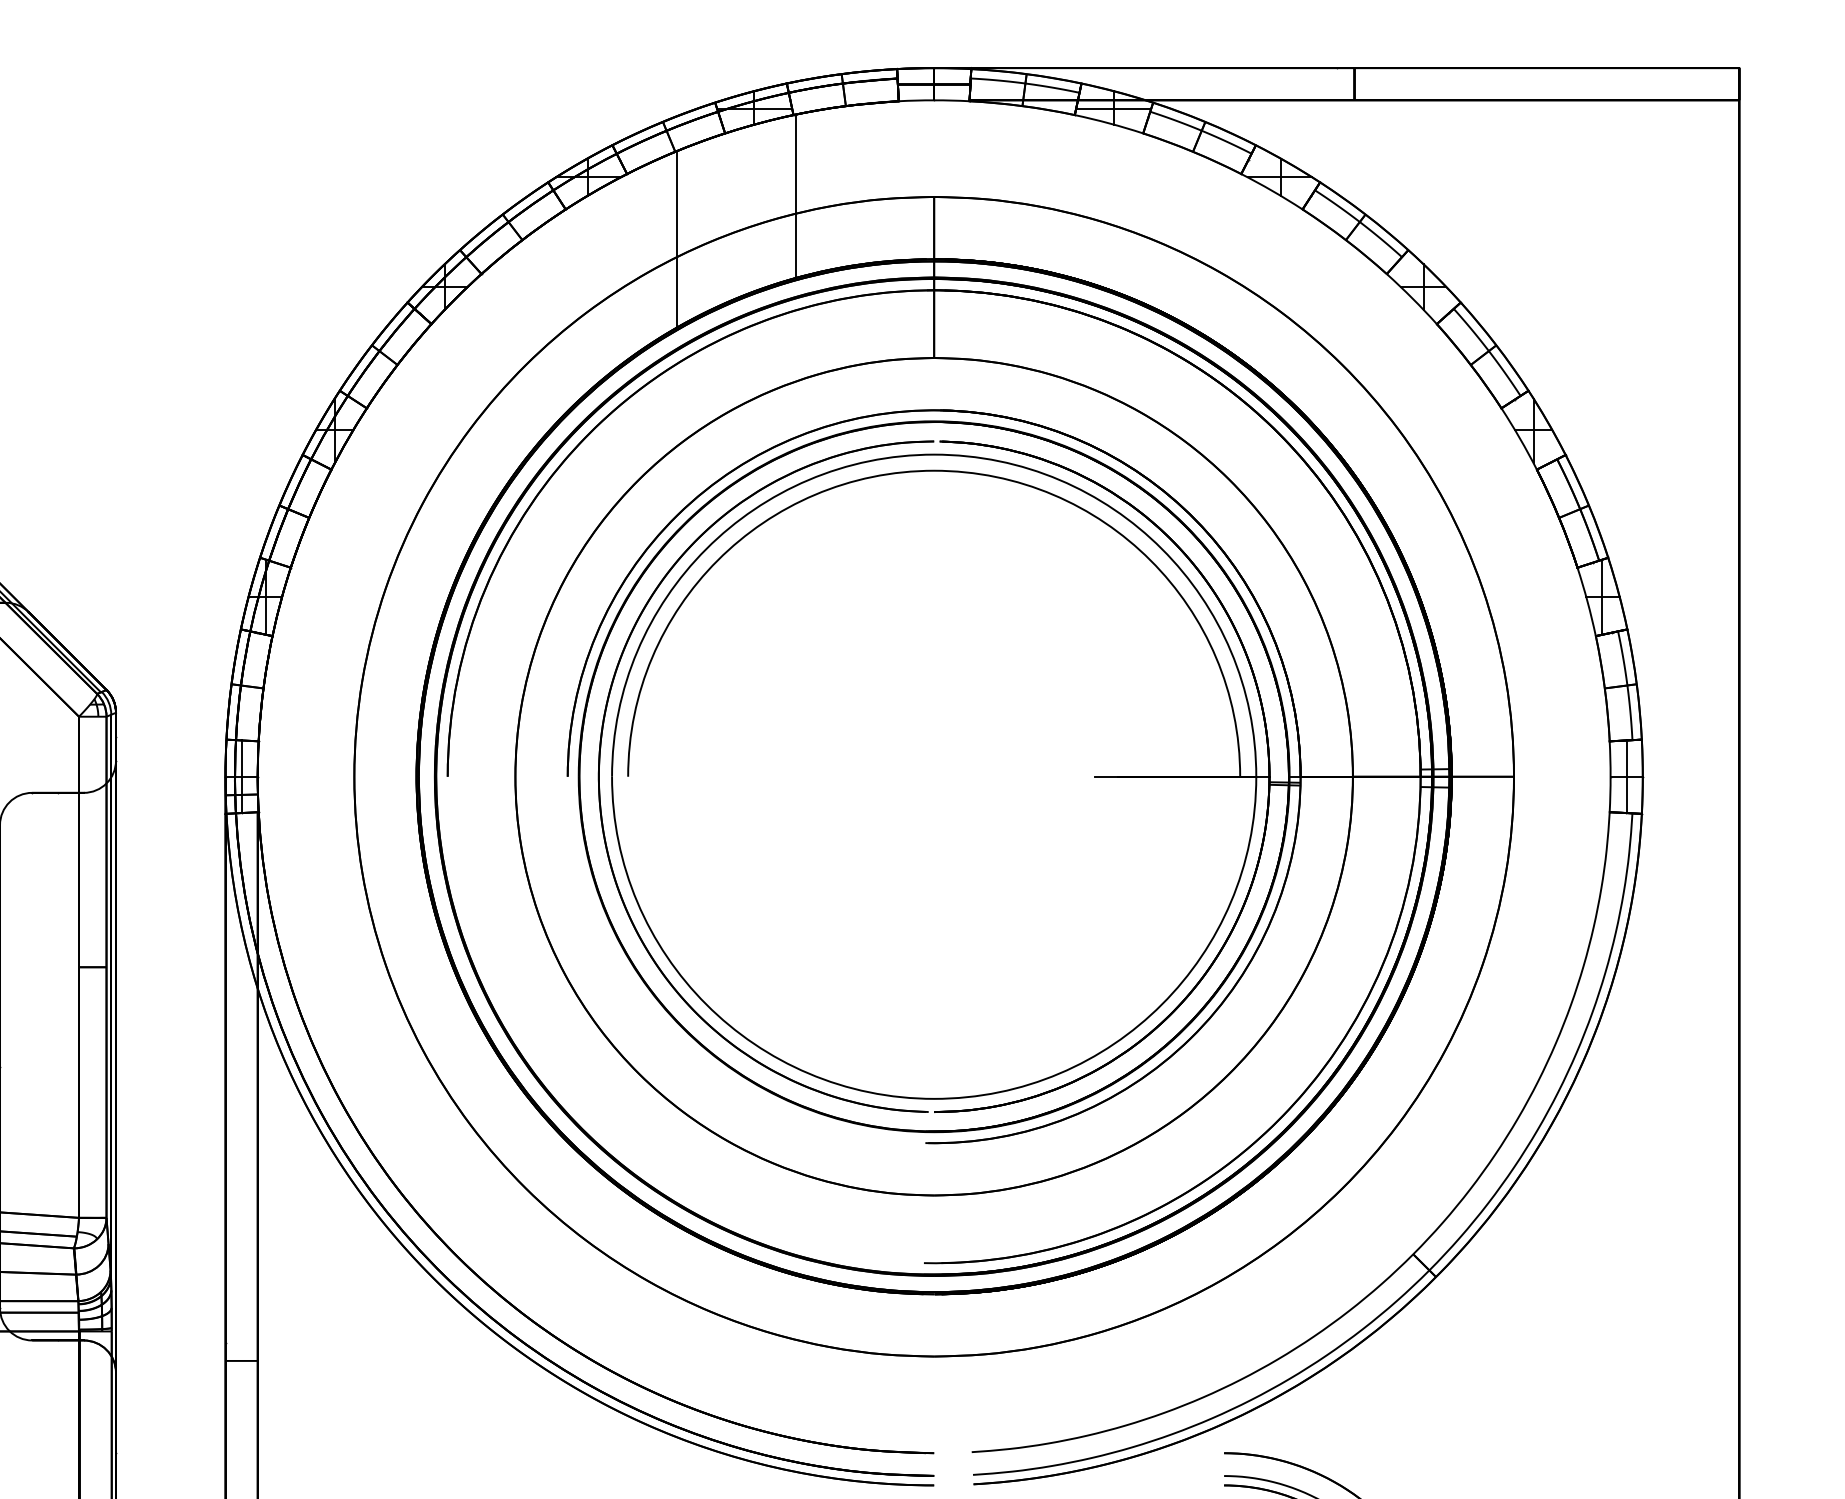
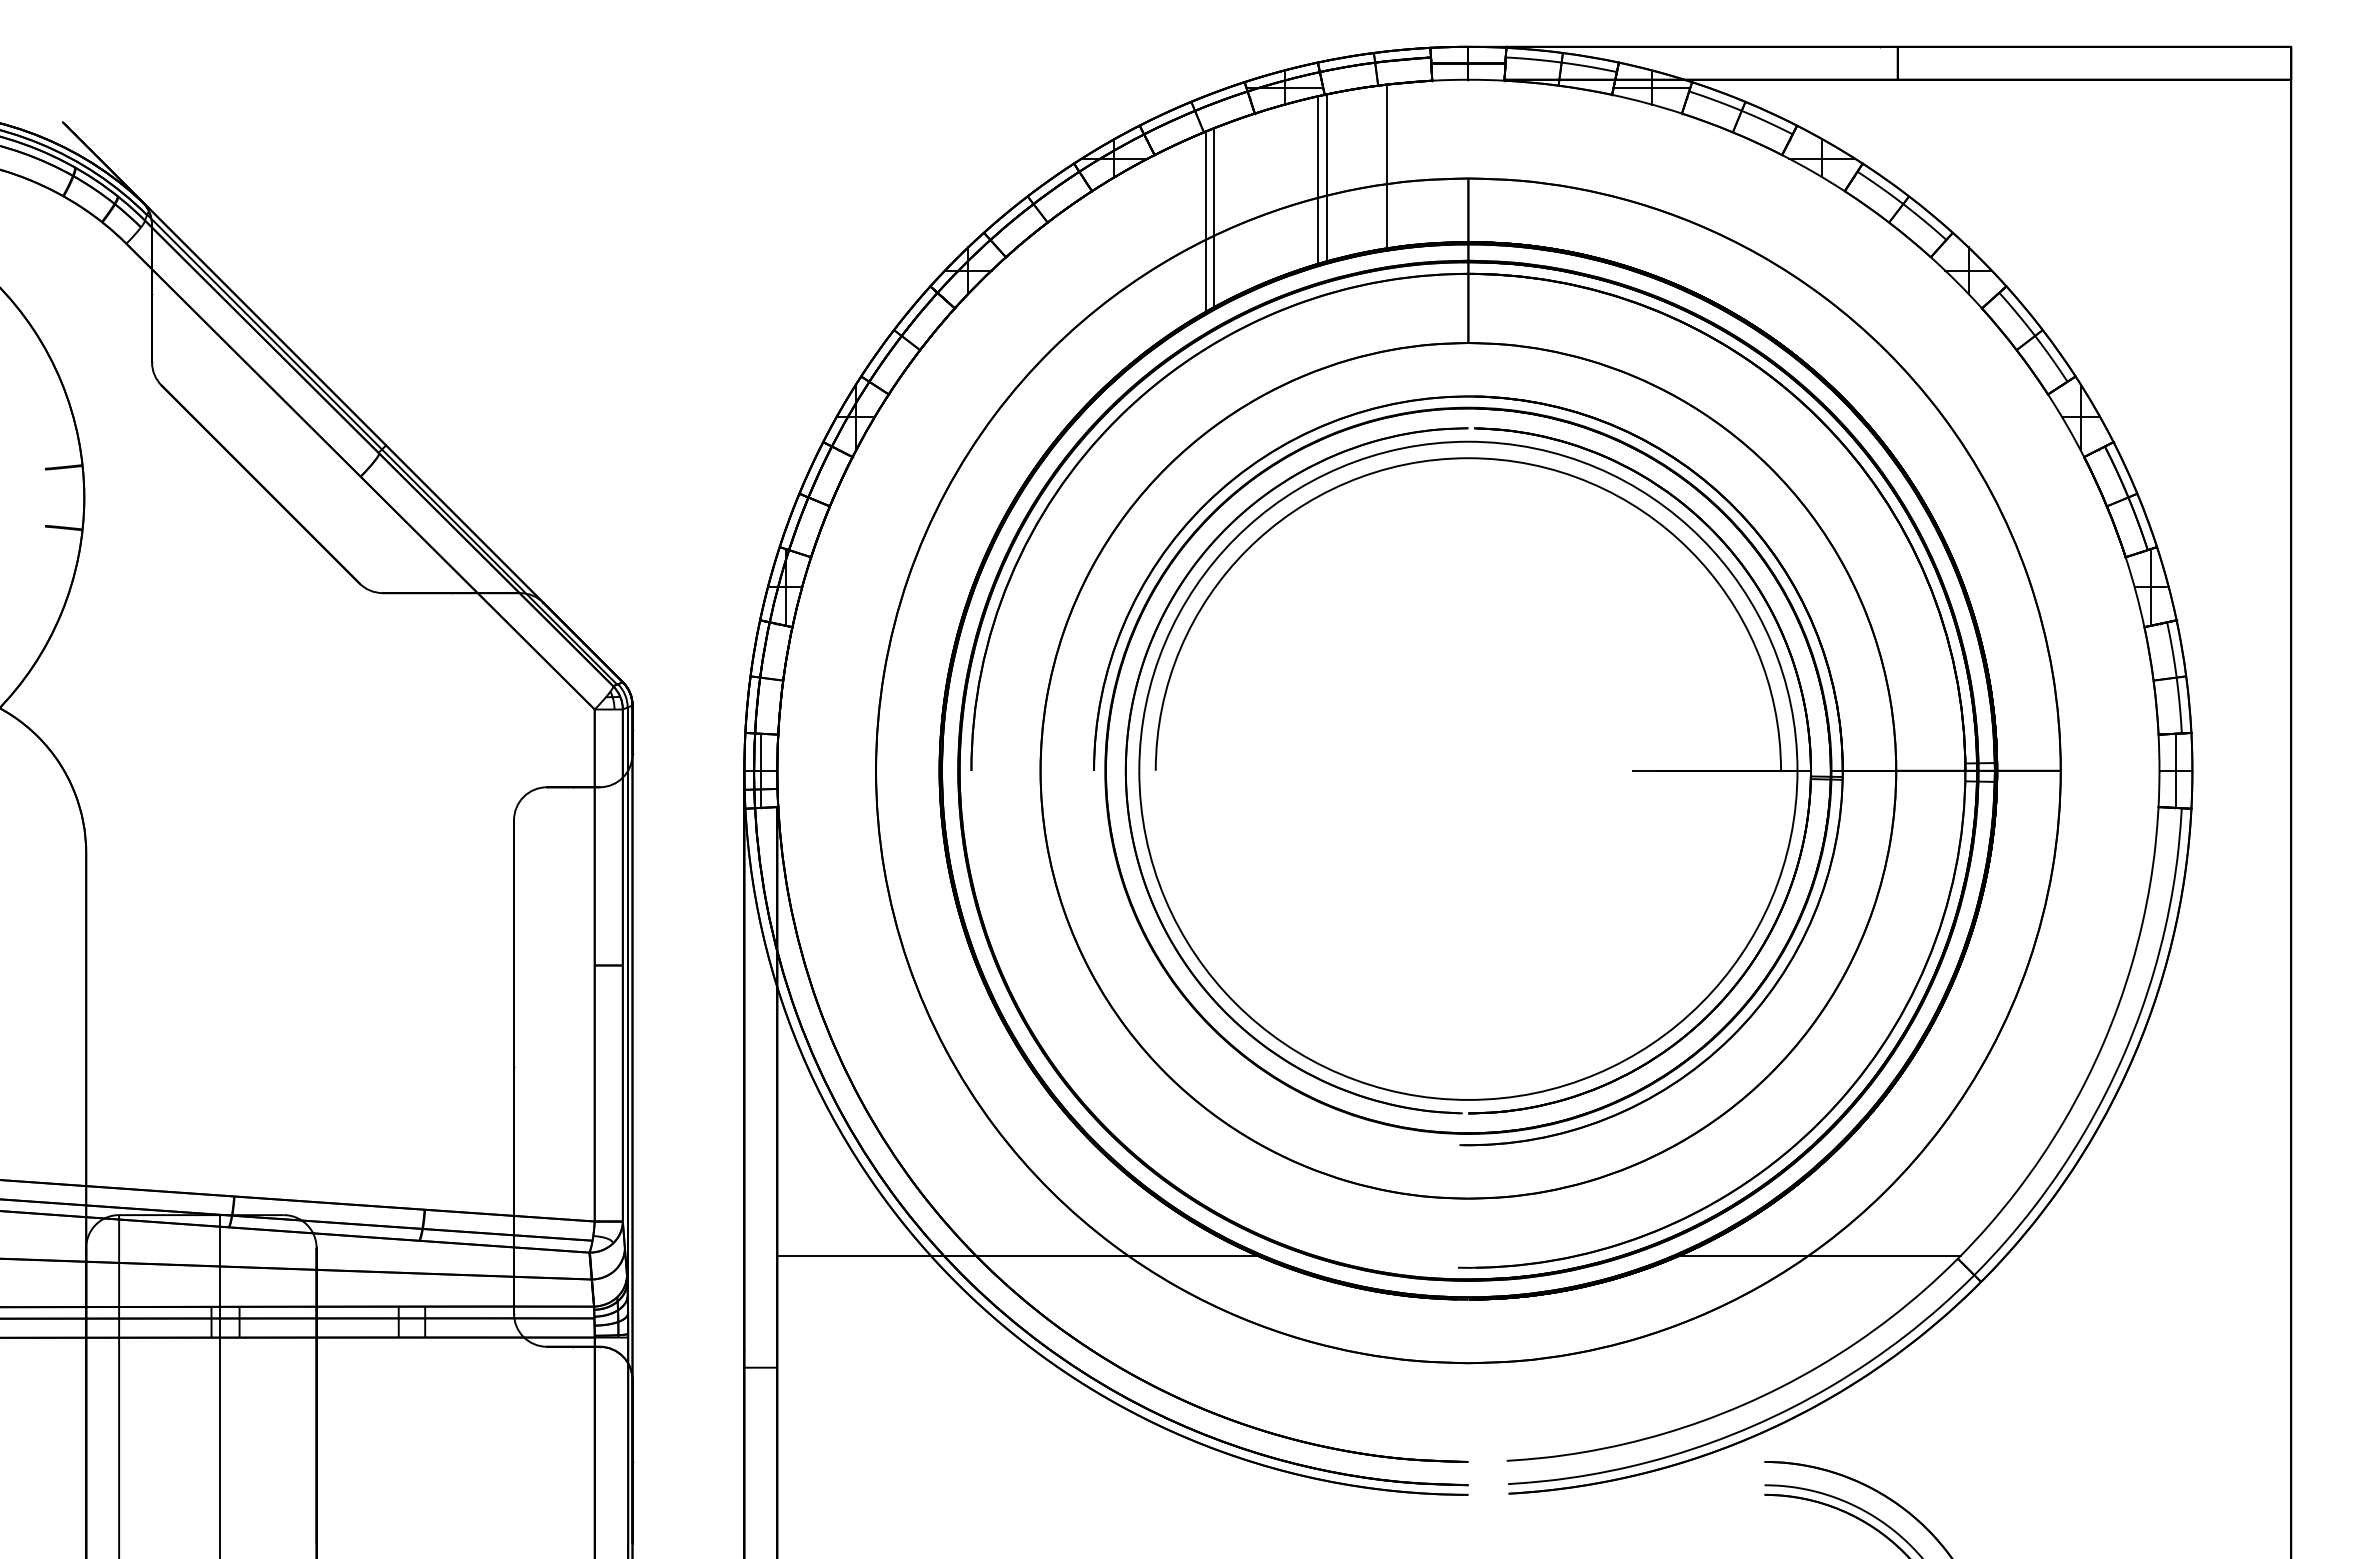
line: (854, 186) -> (1386, 167), added
line: (786, 198) -> (1317, 180), added
line: (684, 235) -> (1213, 217), added
line: (495, 1251) -> (1020, 1255), added
line: (1274, 1251) -> (1816, 1255), added

